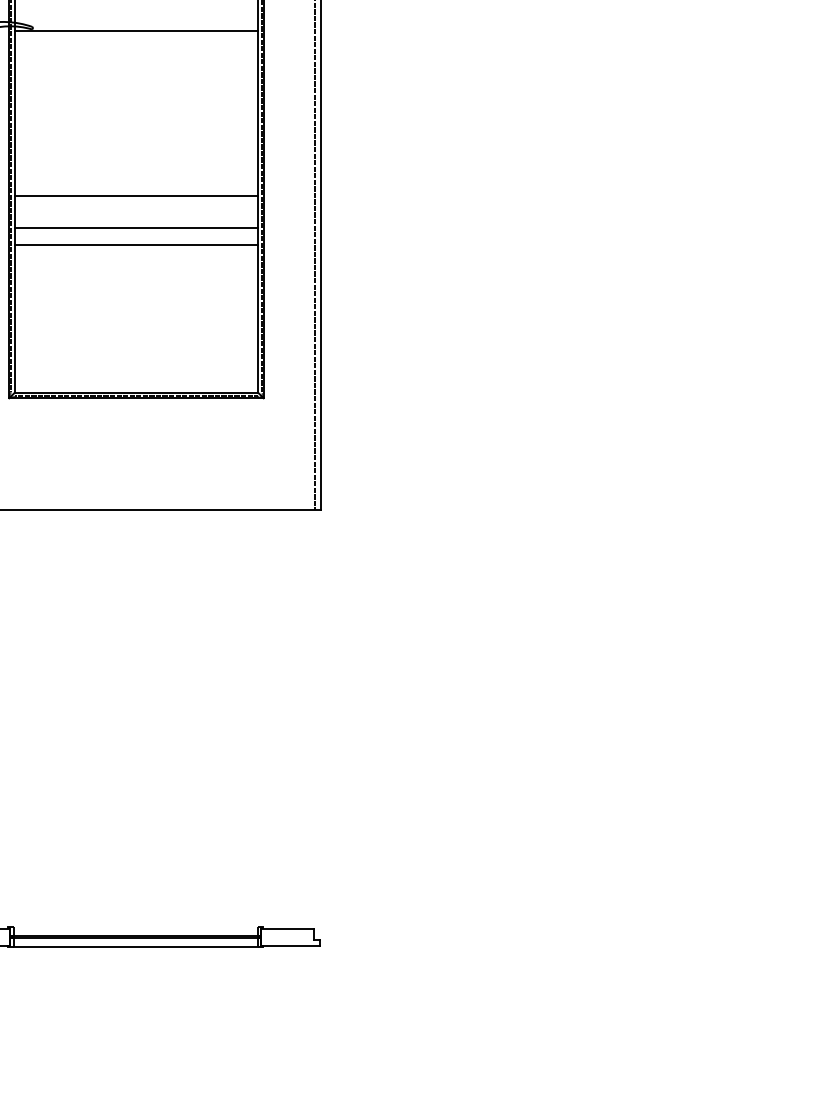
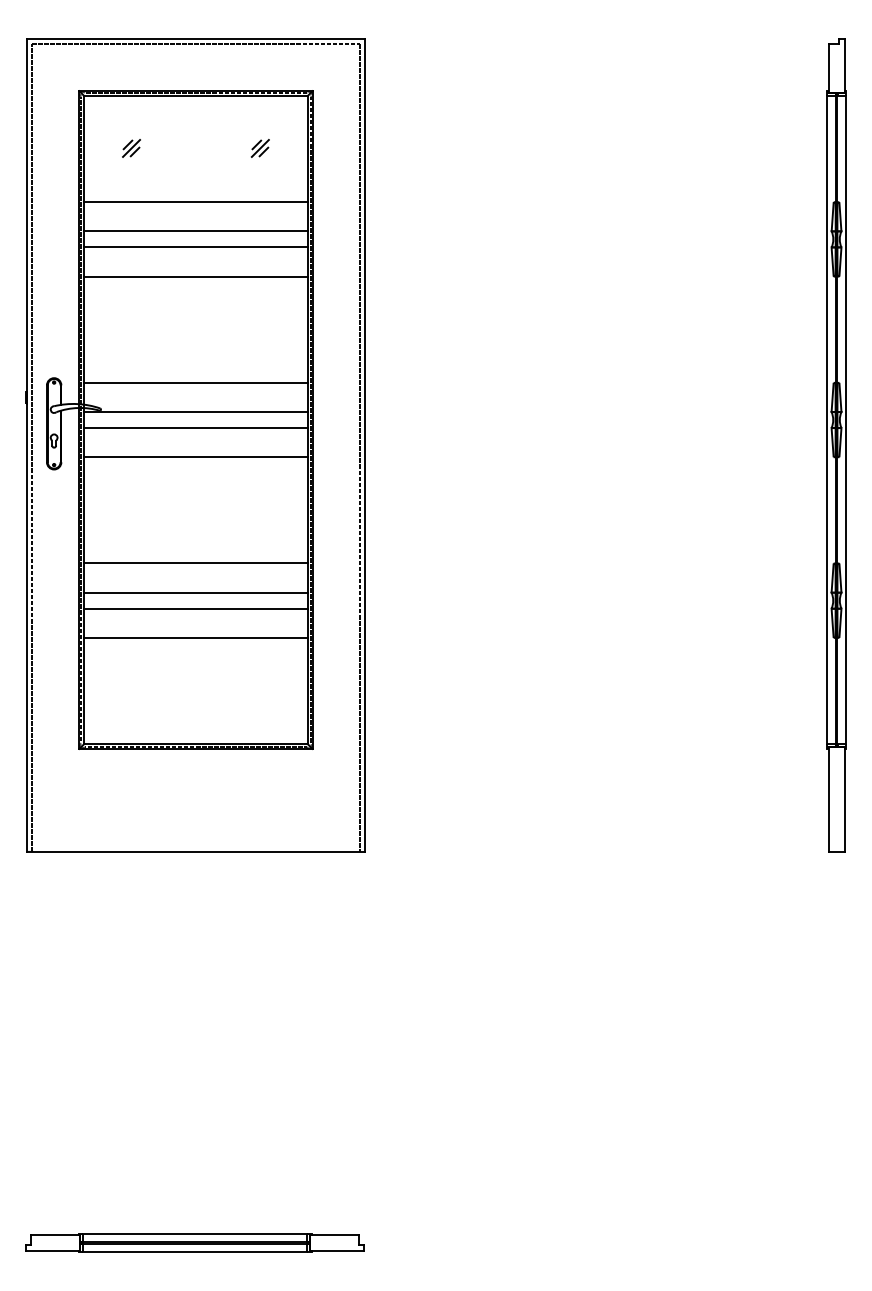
line: (135, 48) -> (195, 428), added
line: (135, 80) -> (195, 457), added
line: (135, 276) -> (195, 637), added
line: (134, 926) -> (194, 1233), added

